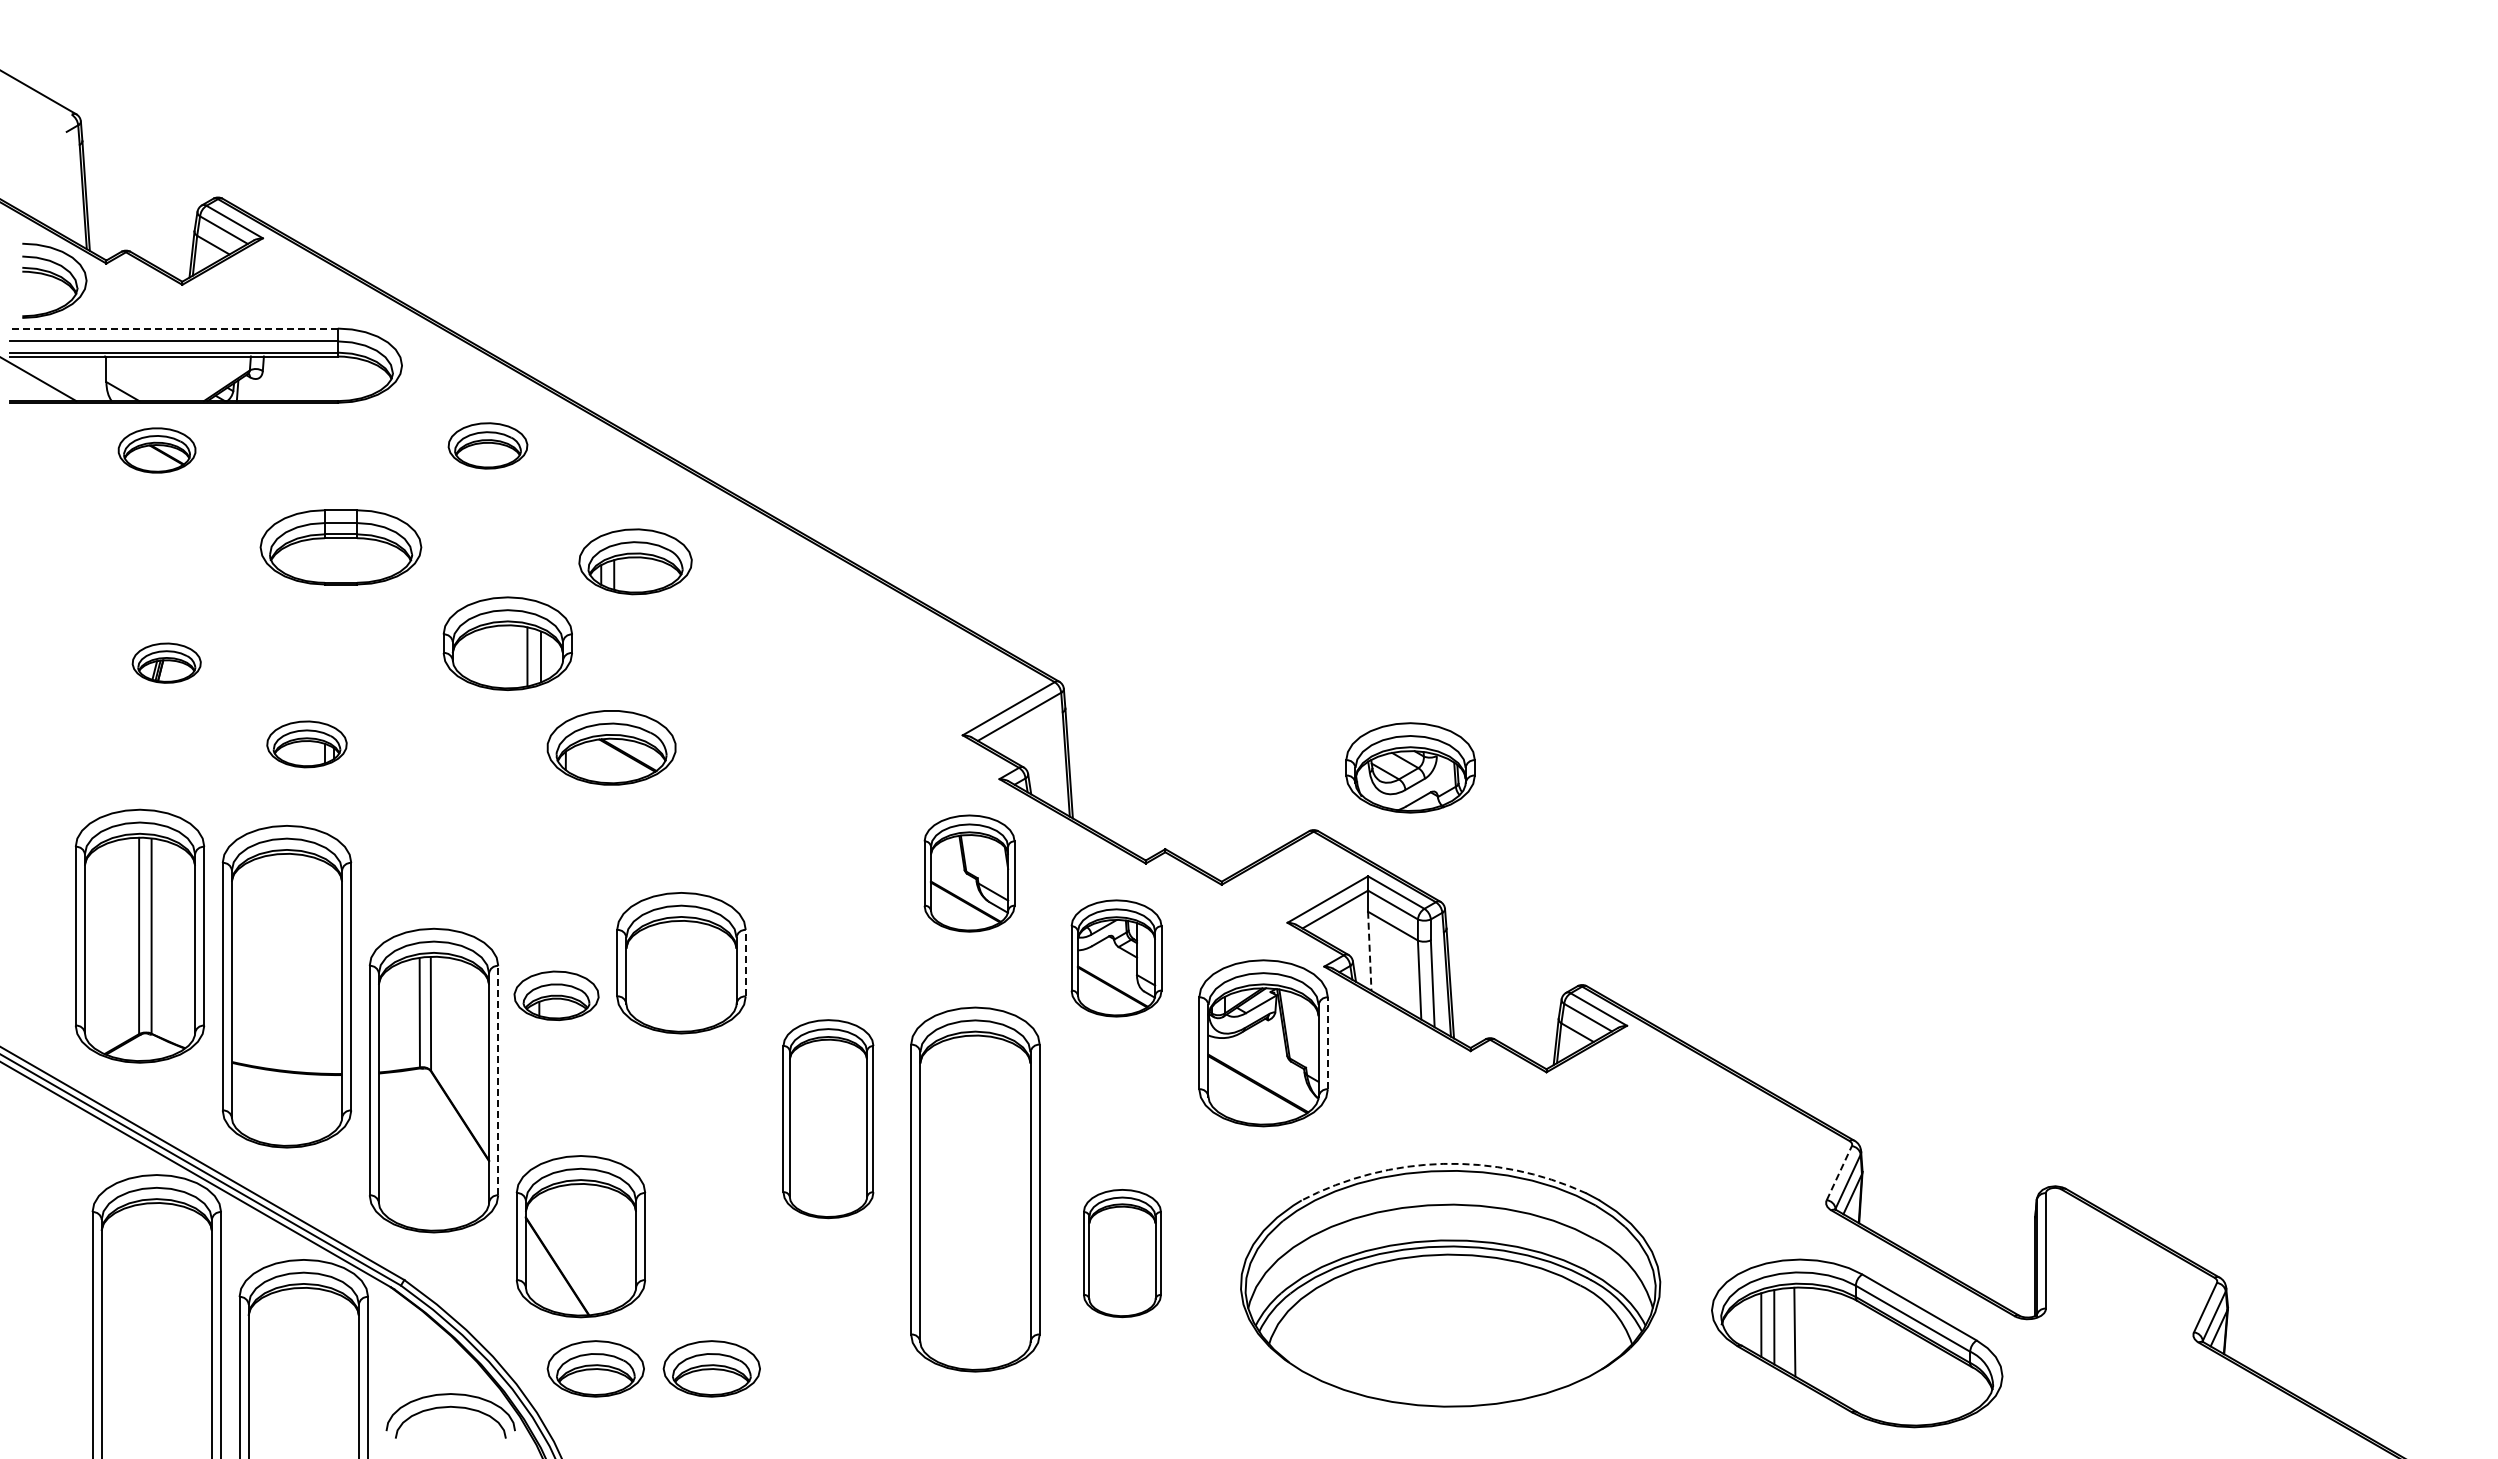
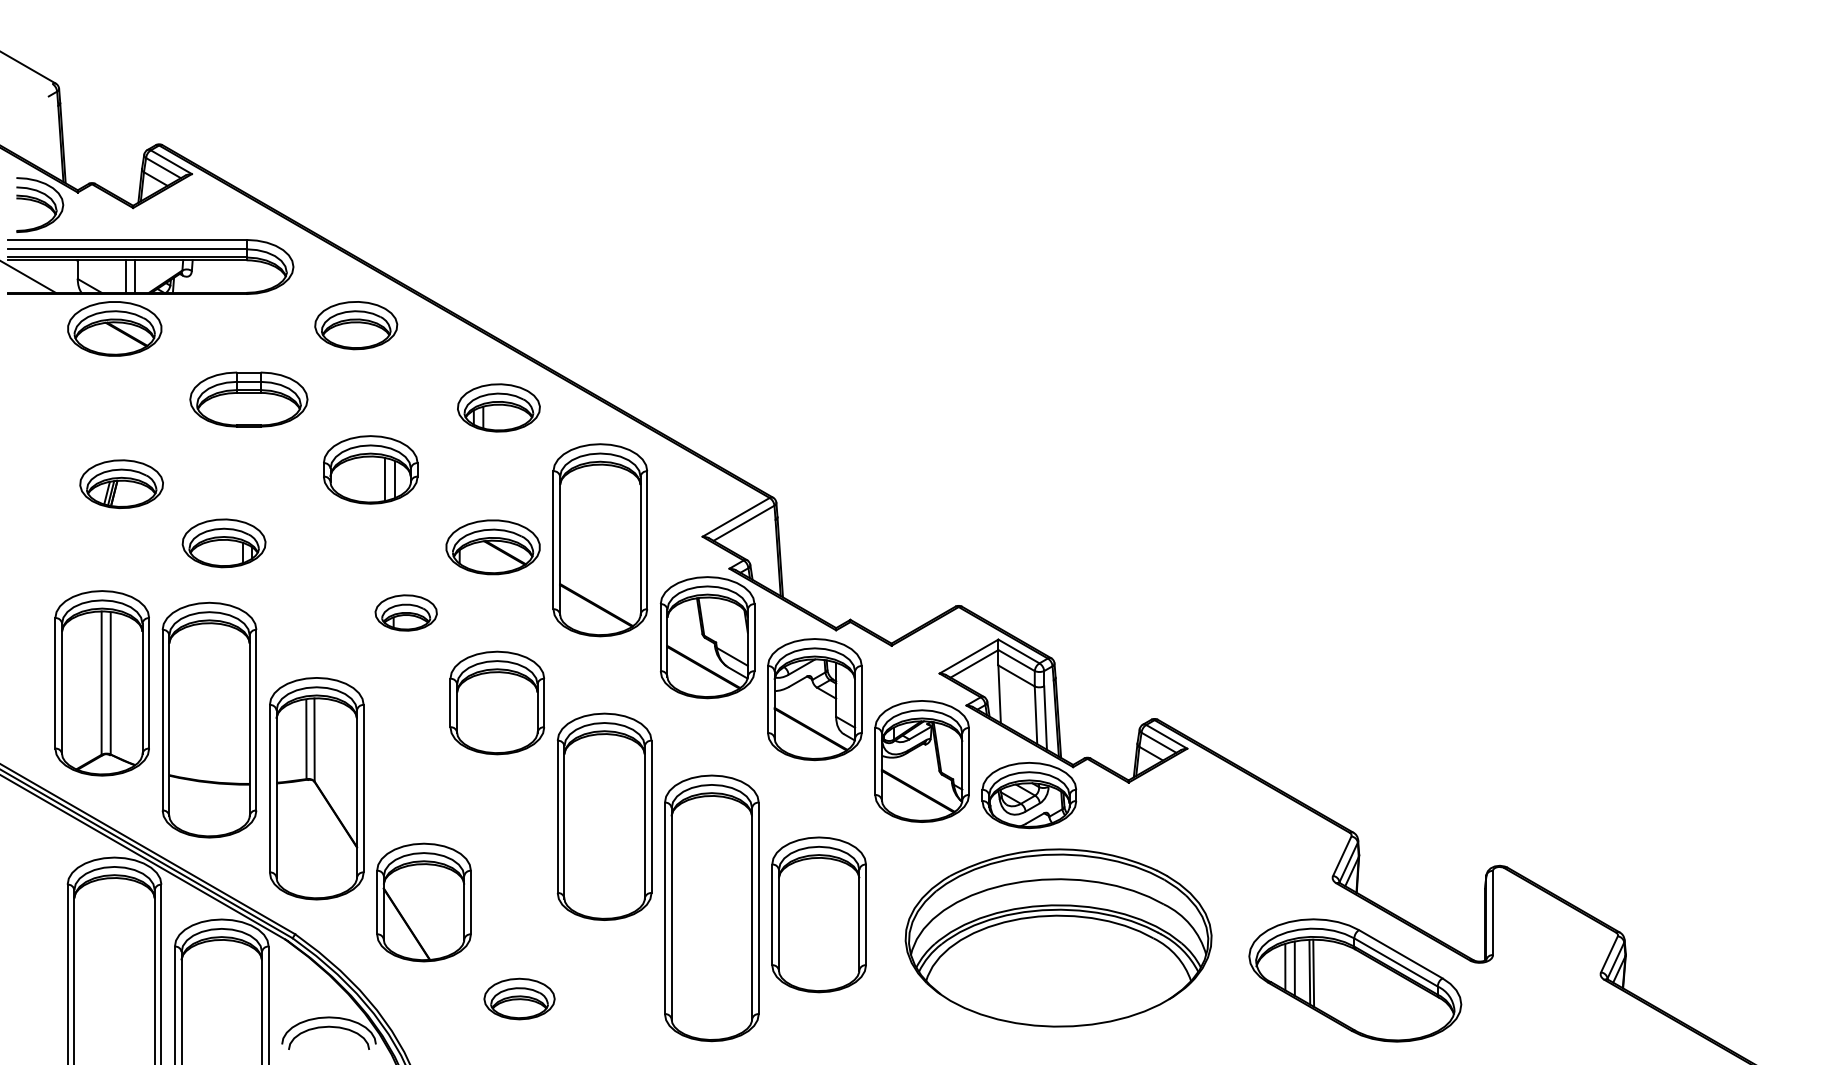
line: (173, 328) -> (126, 239), dashed -> solid
line: (172, 378) -> (125, 276), added
line: (185, 378) -> (135, 276), added
part: (487, 445) -> (355, 325), size x1.43
part: (156, 450) -> (114, 328), size x1.67
part: (635, 561) -> (498, 407), moved
part: (166, 662) -> (121, 483), size x1.67
part: (822, 739) -> (600, 539), added
part: (306, 744) -> (223, 543), size x1.43
part: (611, 747) -> (493, 547), moved
part: (1410, 767) -> (1029, 795), moved
part: (969, 873) -> (707, 637), size x1.43
line: (1369, 951) -> (999, 694), dashed -> solid
part: (1116, 958) -> (814, 699), size x1.43
line: (745, 962) -> (544, 702), dashed -> solid
part: (556, 995) -> (406, 612), moved
line: (1327, 1043) -> (968, 761), dashed -> solid
line: (498, 1080) -> (363, 788), dashed -> solid
part: (828, 1118) -> (604, 816), size x1.43
arc: (1443, 1163) -> (1053, 849), dashed -> solid
line: (1839, 1173) -> (1342, 856), dashed -> solid
part: (975, 1189) -> (711, 908), moved
part: (1122, 1253) -> (819, 914), size x1.67
line: (1799, 1333) -> (1313, 973), added
part: (595, 1368) -> (434, 998), removed

